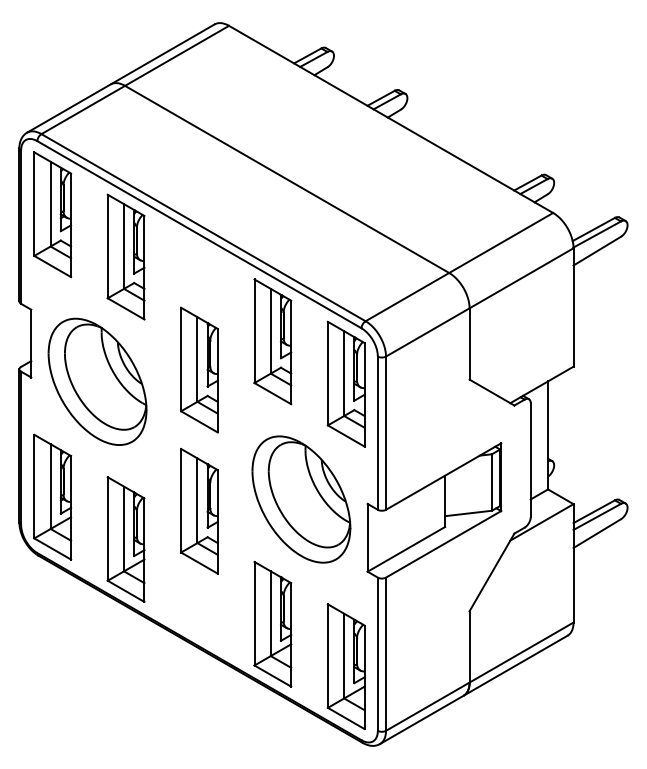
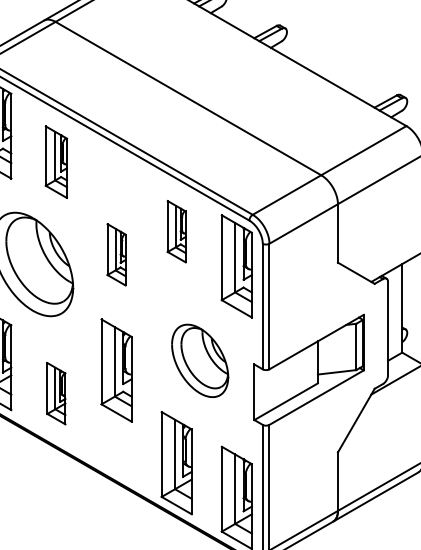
part: (125, 256) -> (55, 161), size x0.7
part: (272, 341) -> (176, 231), size x0.6
part: (199, 369) -> (116, 254), size x0.6
part: (301, 499) -> (200, 360), size x0.7
part: (125, 539) -> (55, 393), size x0.6

